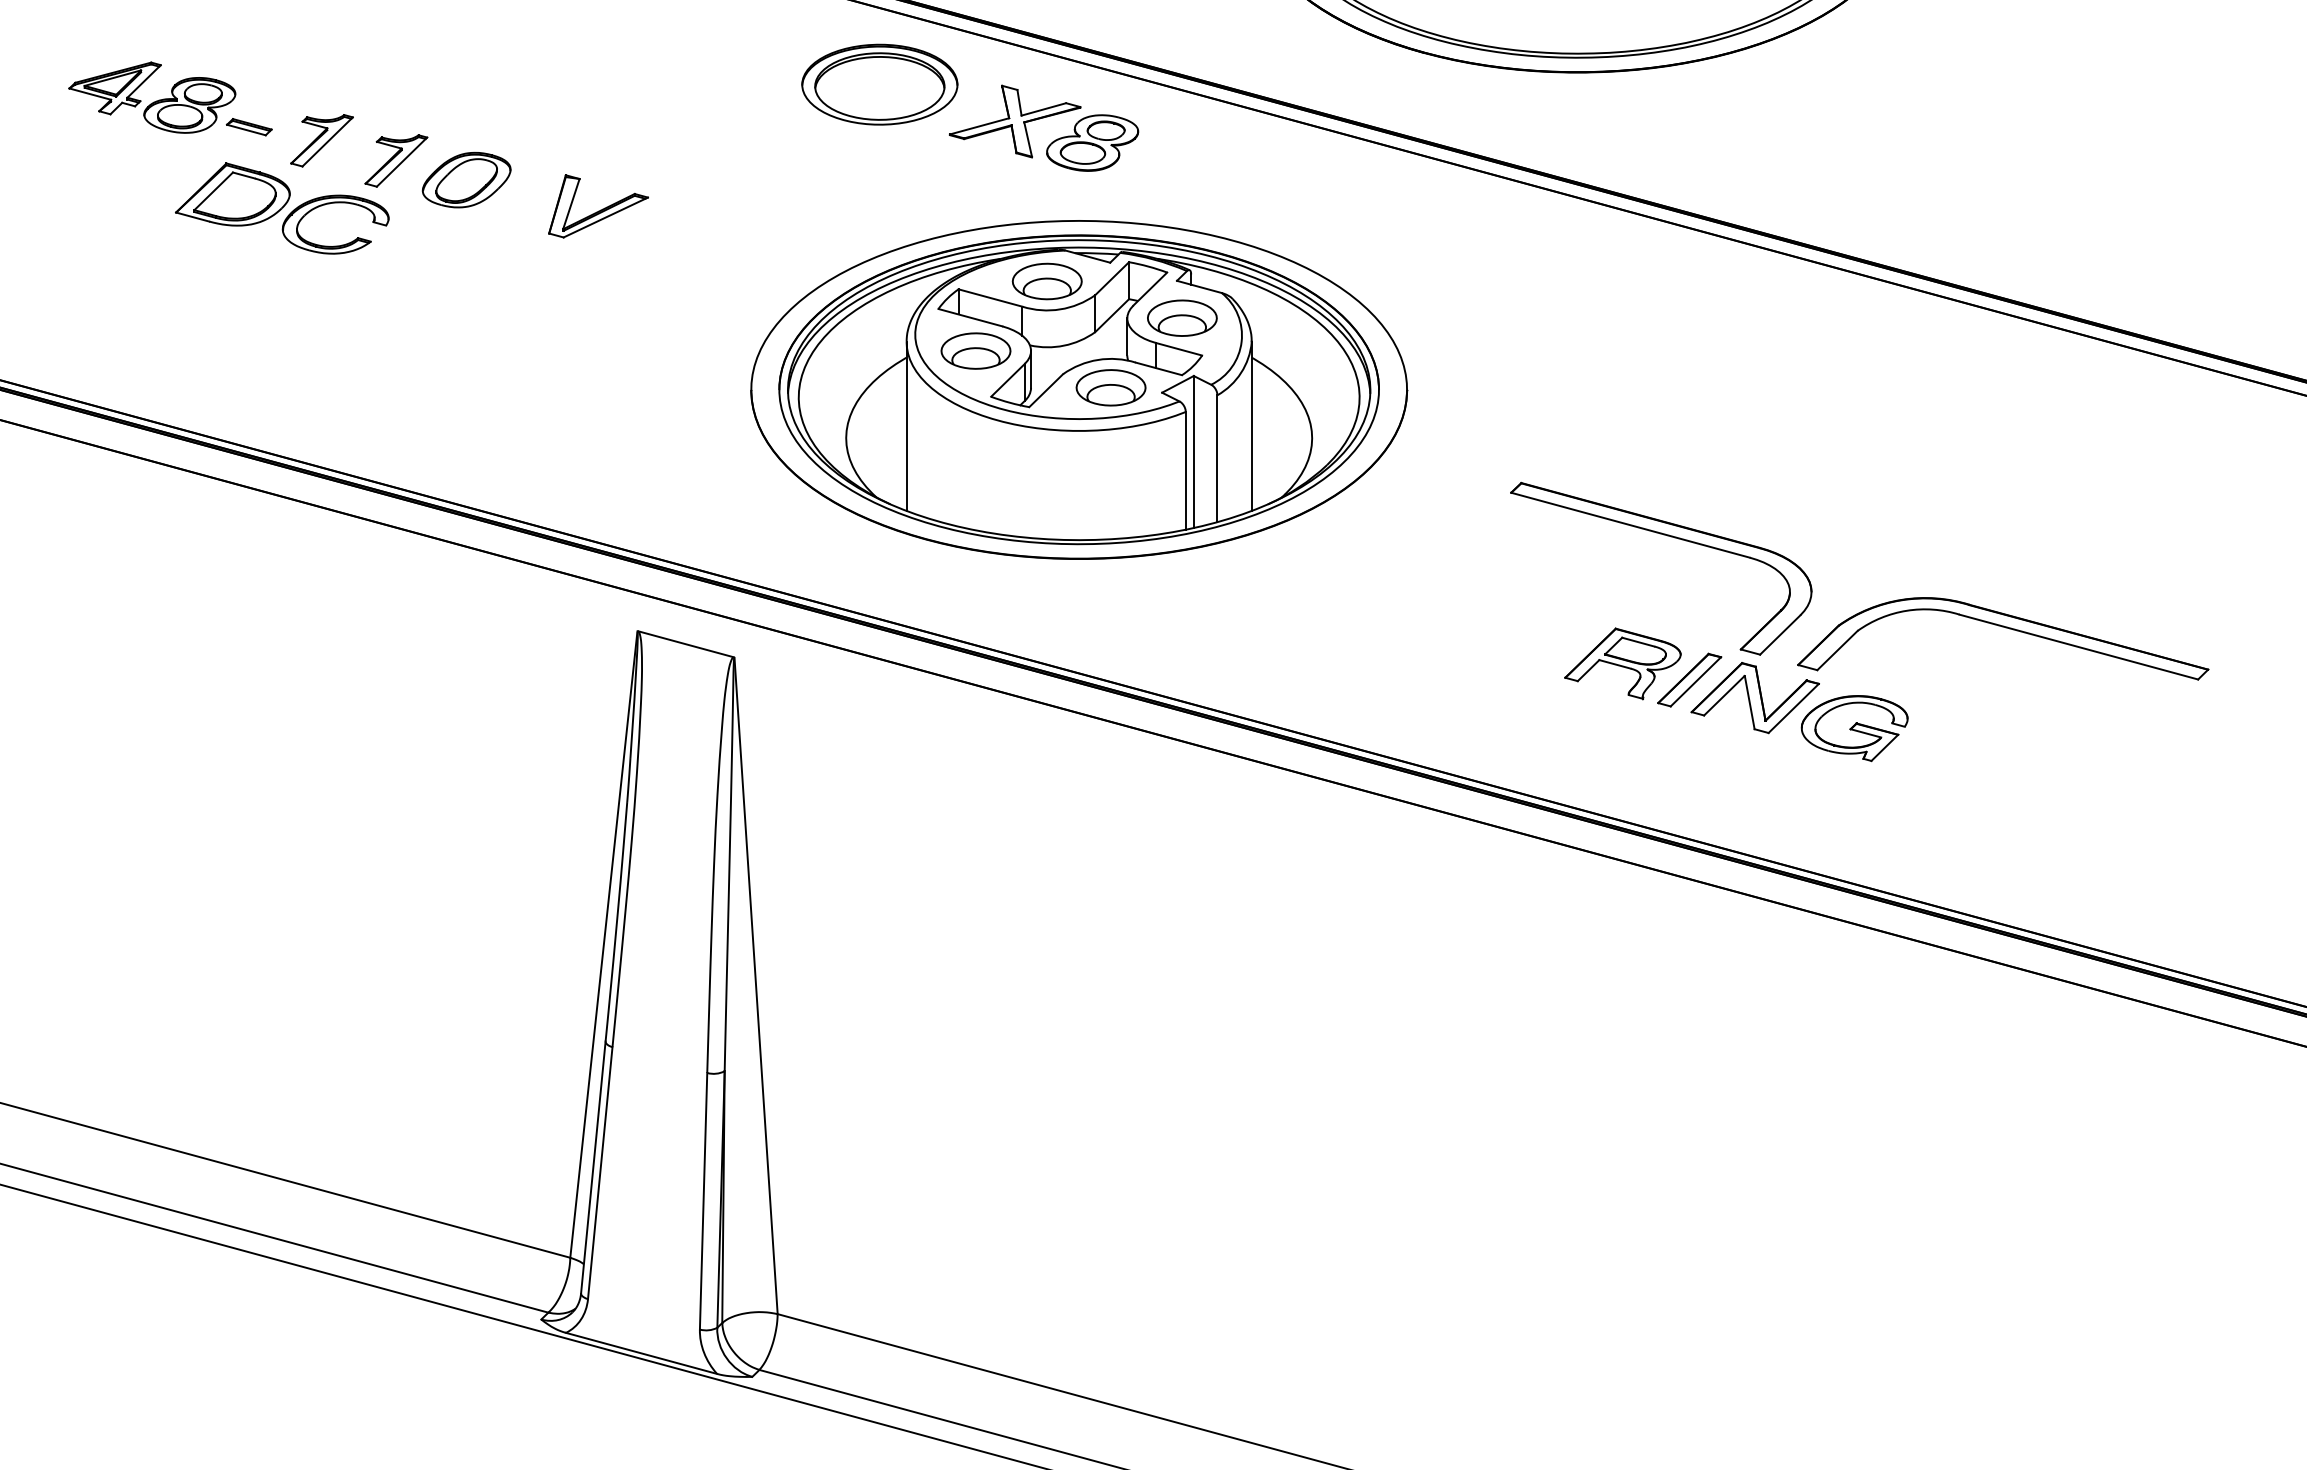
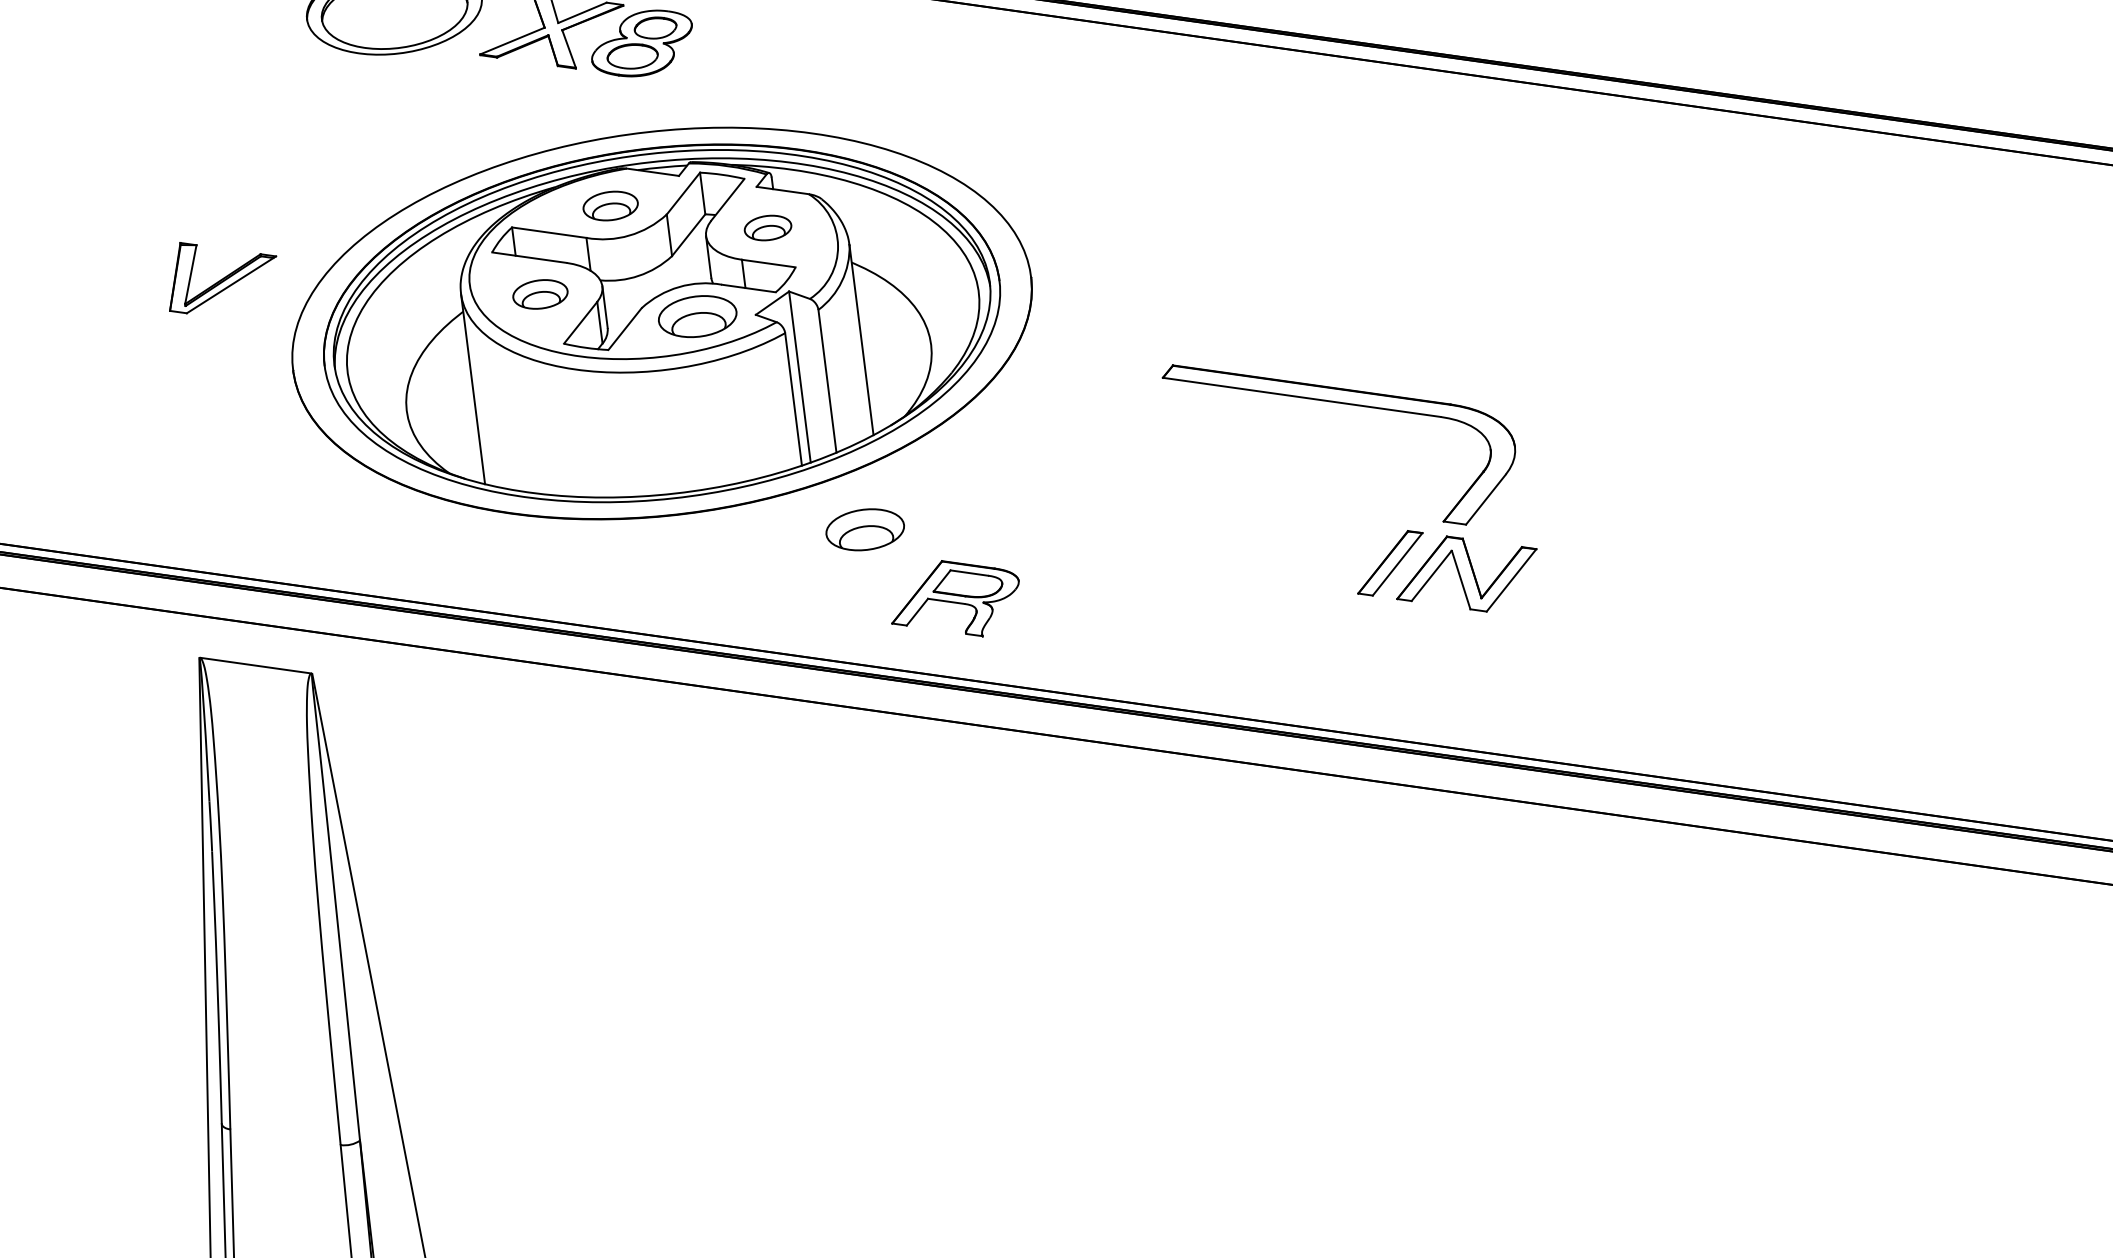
part: (598, 206) -> (221, 273), moved
part: (1046, 281) -> (609, 206), size x0.7
part: (1182, 317) -> (768, 227), size x0.6
part: (975, 350) -> (539, 293), size x0.7
part: (1233, 592) -> (864, 529), added
part: (2005, 628) -> (1738, 460), removed
part: (1622, 663) -> (954, 599), moved
part: (1854, 728) -> (1582, 594), removed

